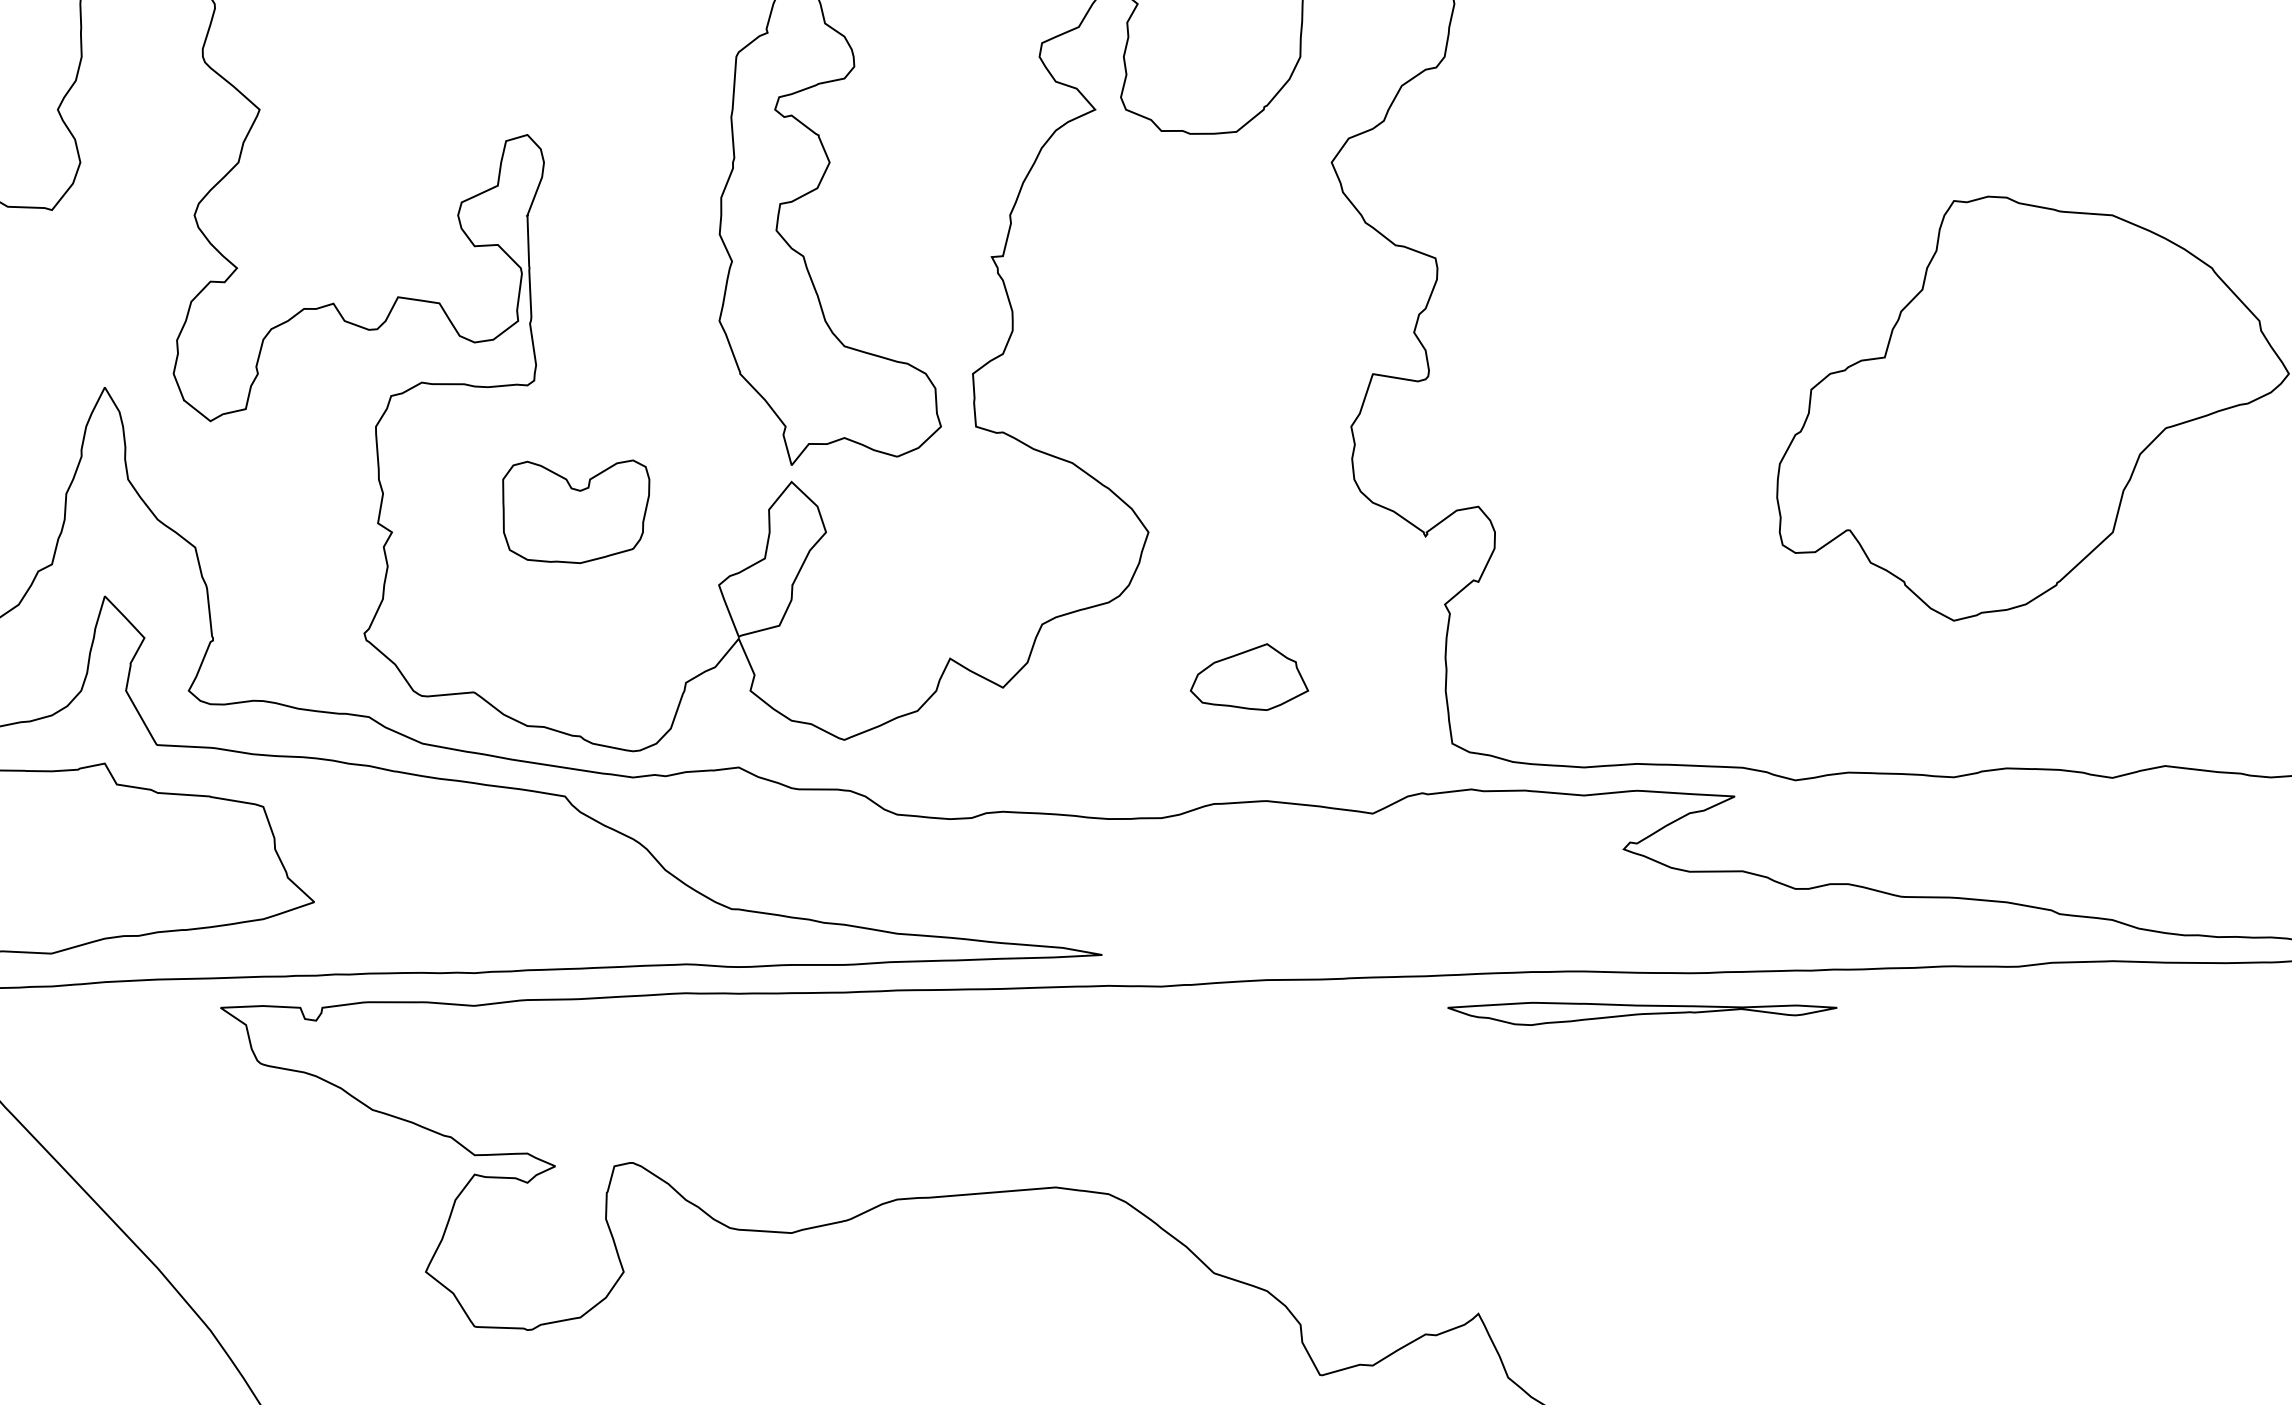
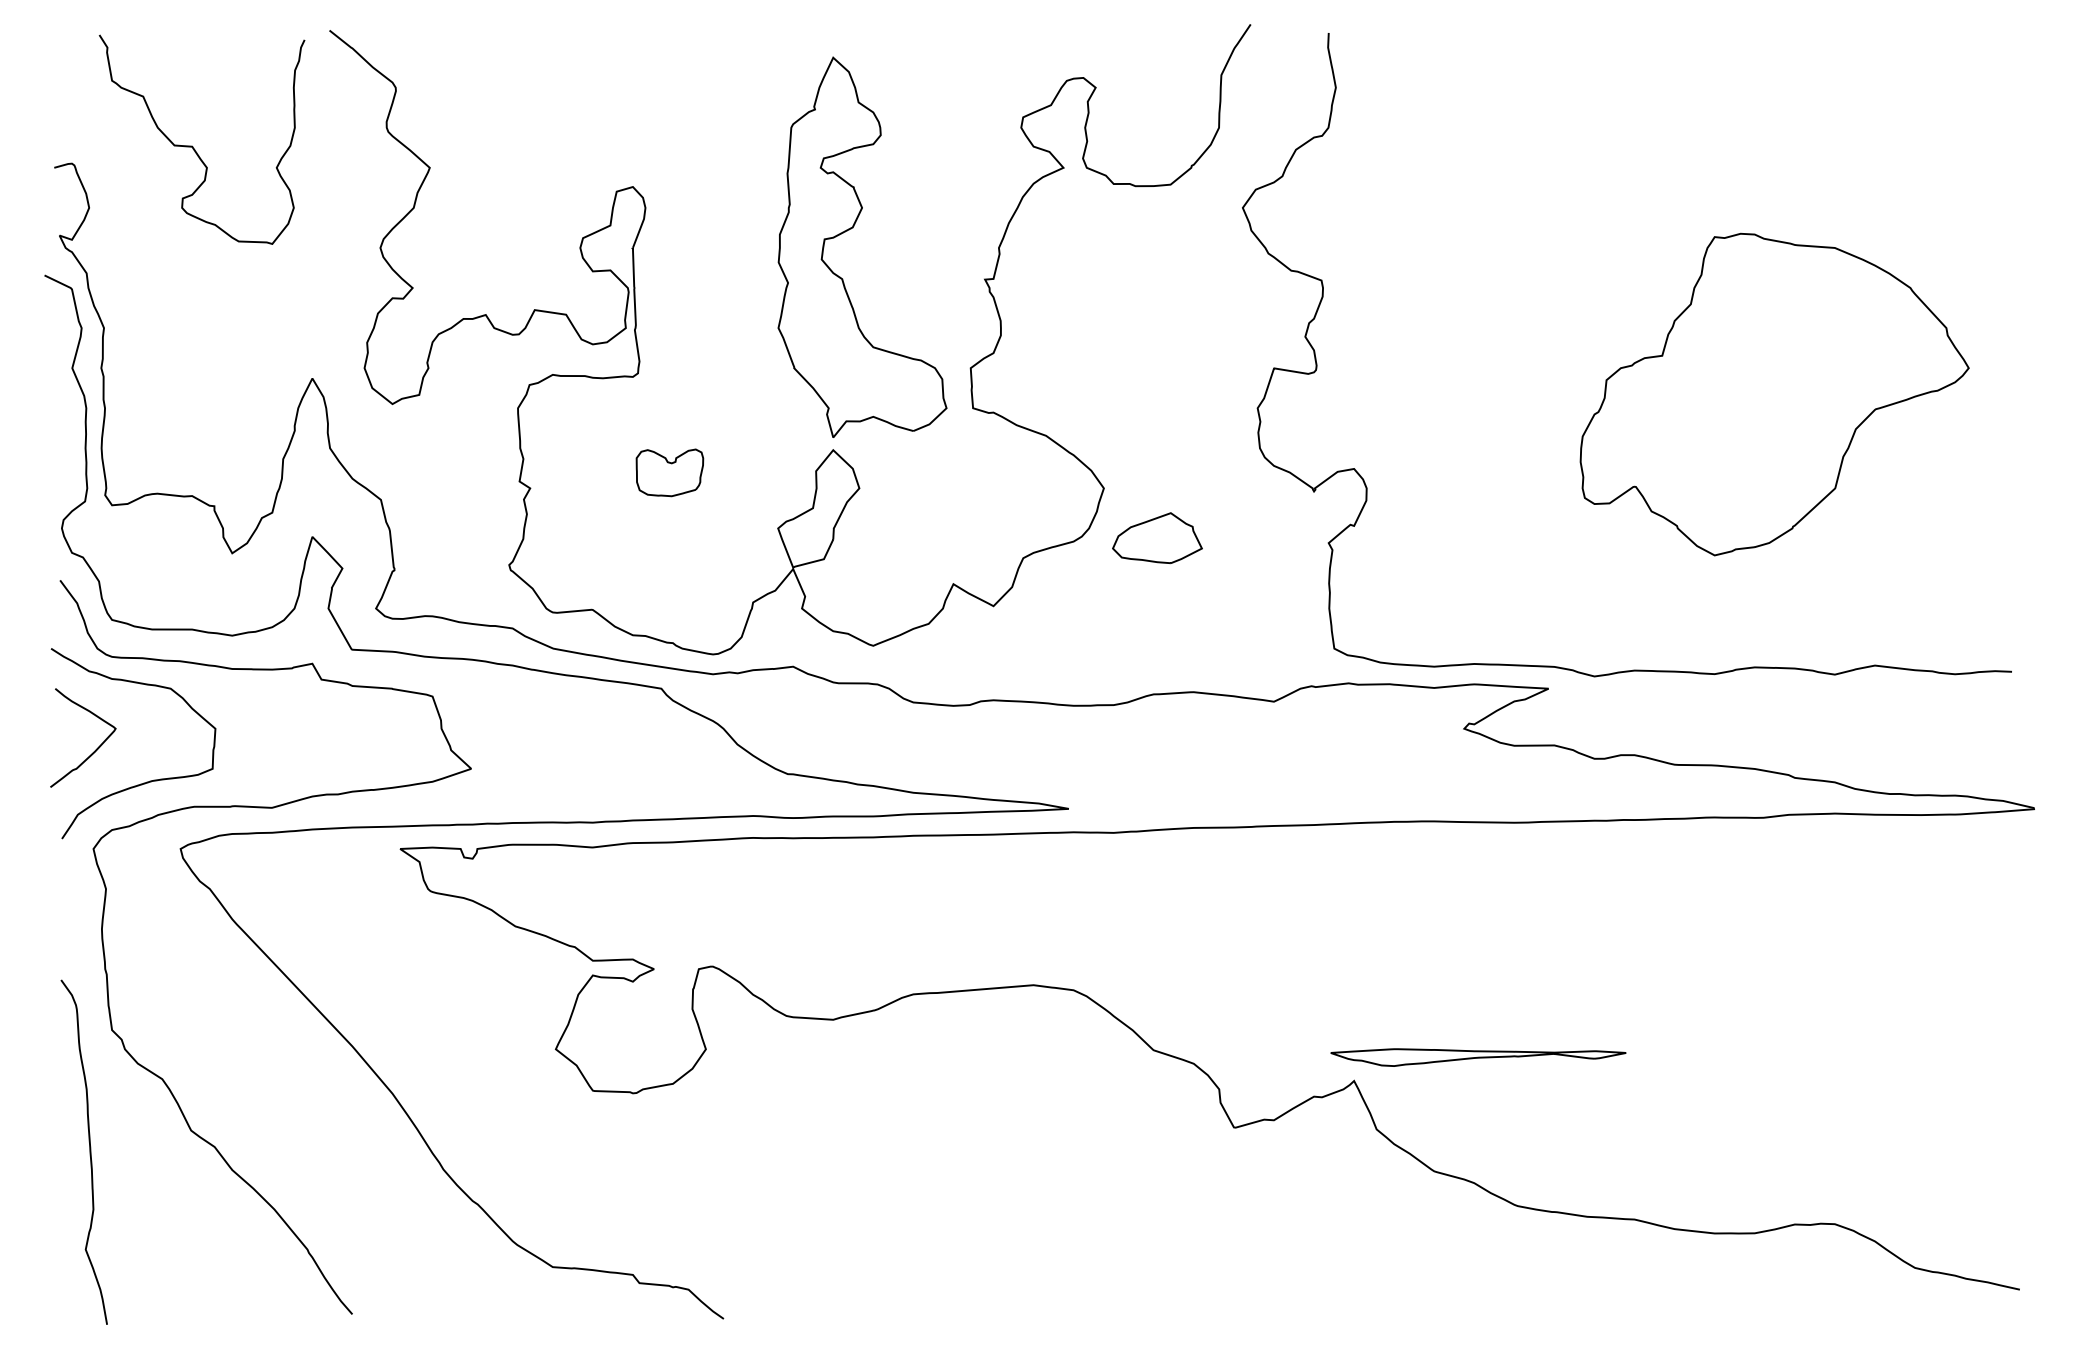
part: (575, 511) -> (669, 472), size x0.6
part: (1249, 677) -> (1157, 538), moved
part: (1642, 1013) -> (1478, 1057), moved

